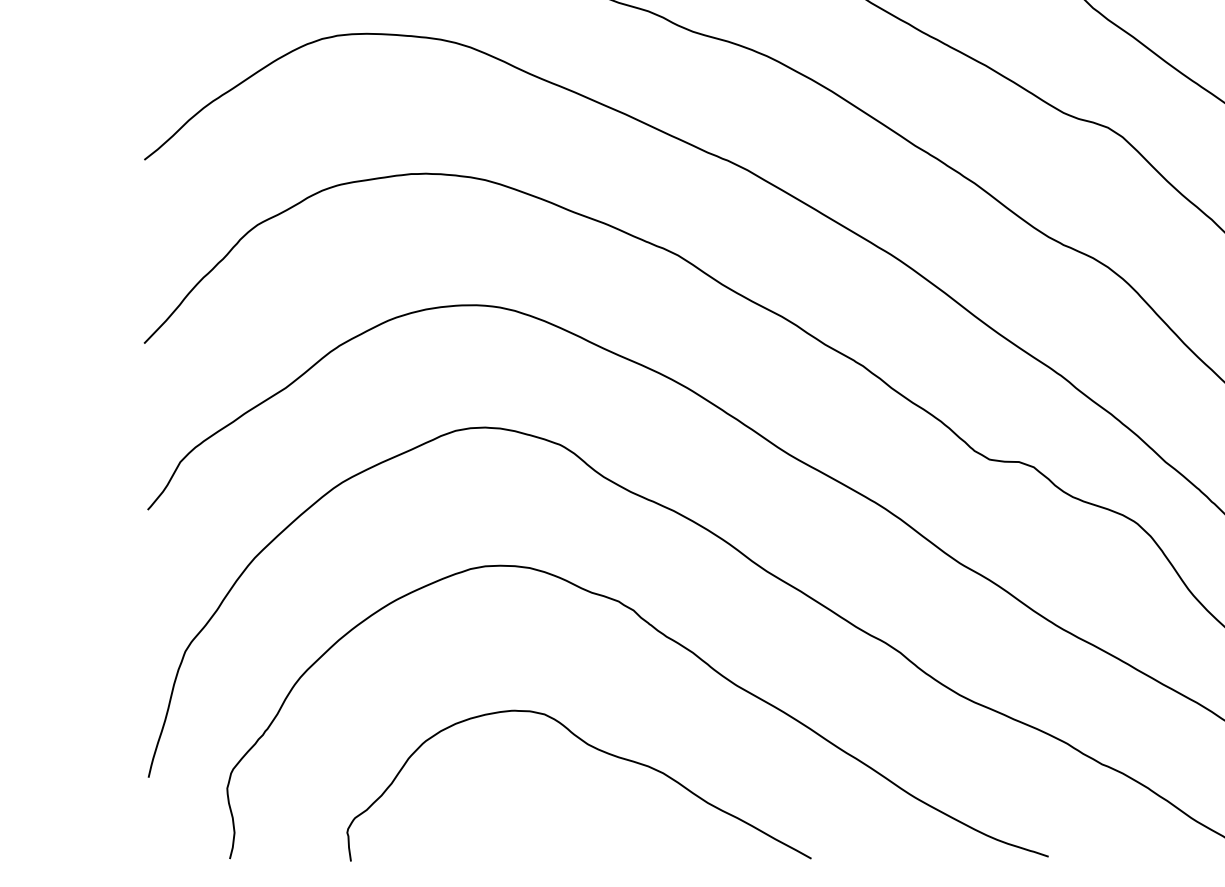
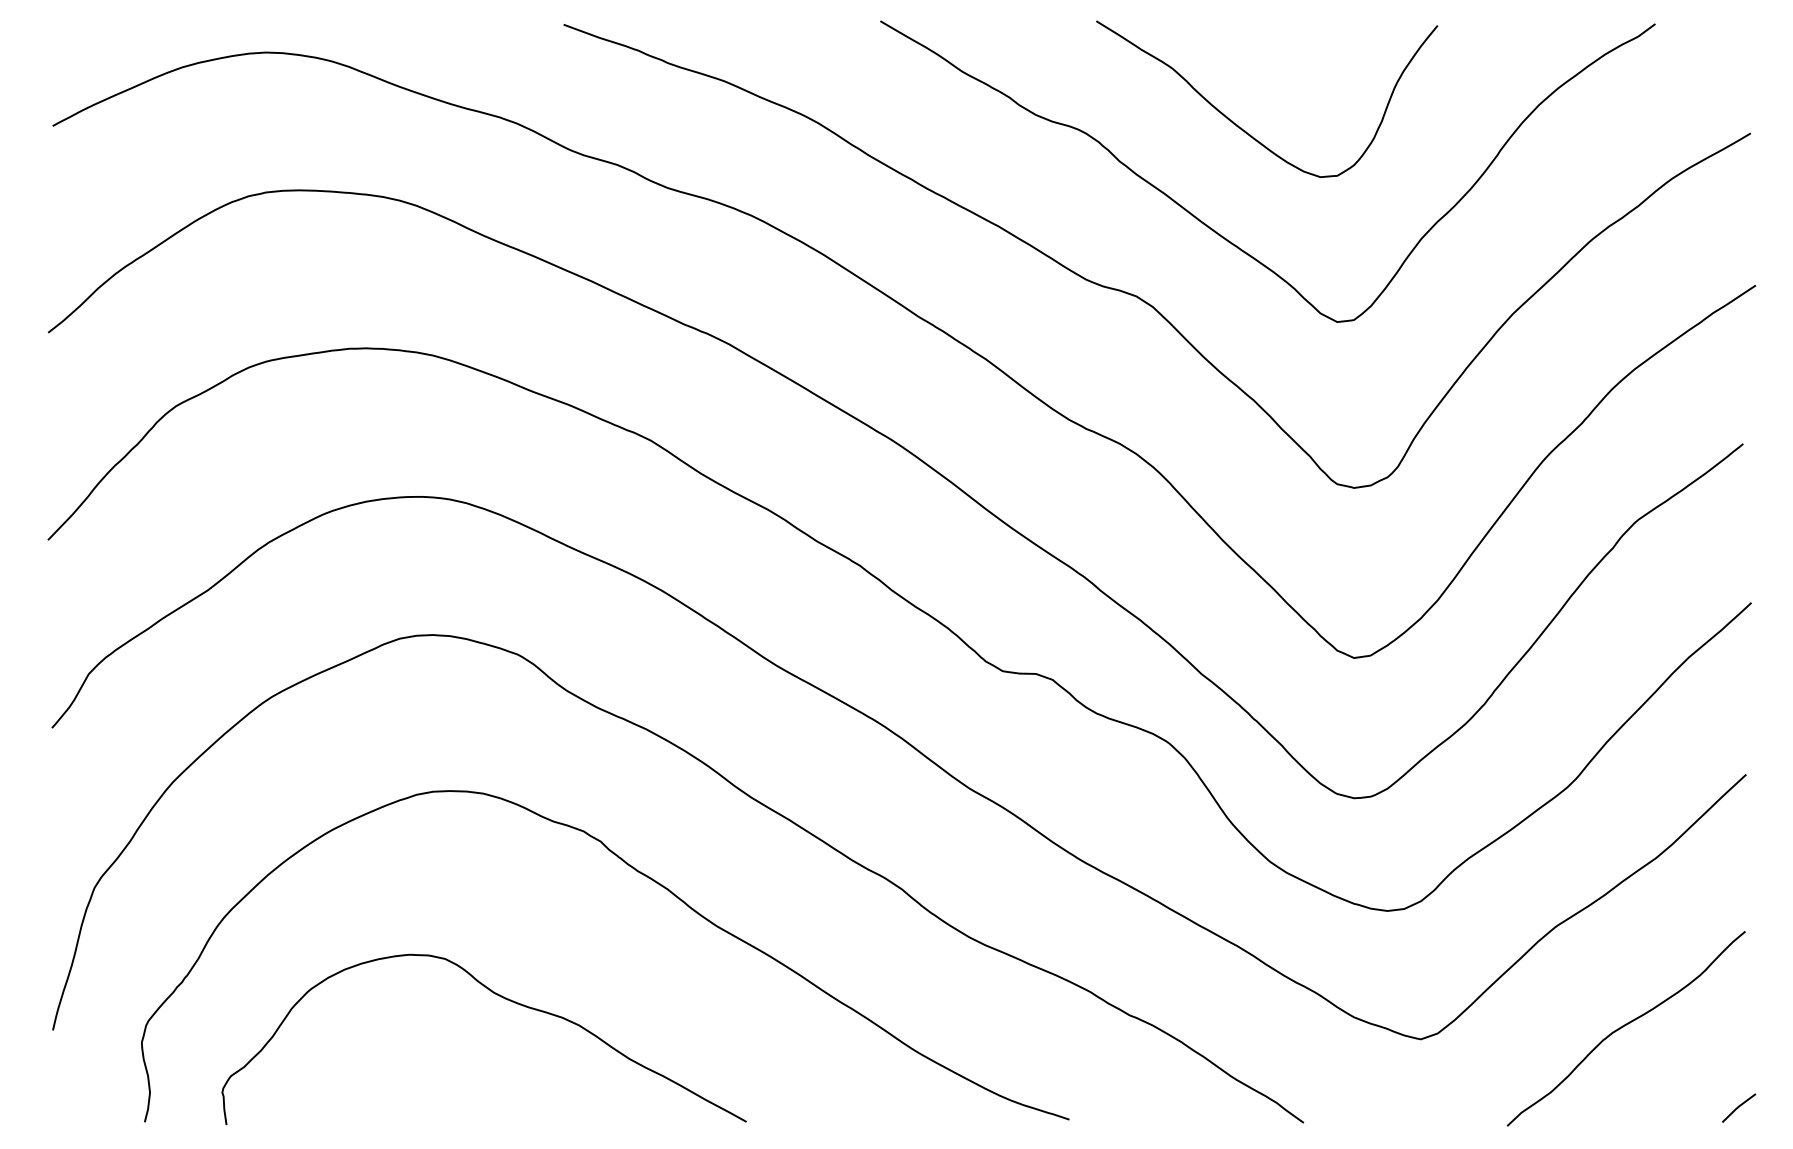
curve: (596, 749) -> (503, 998), moved

